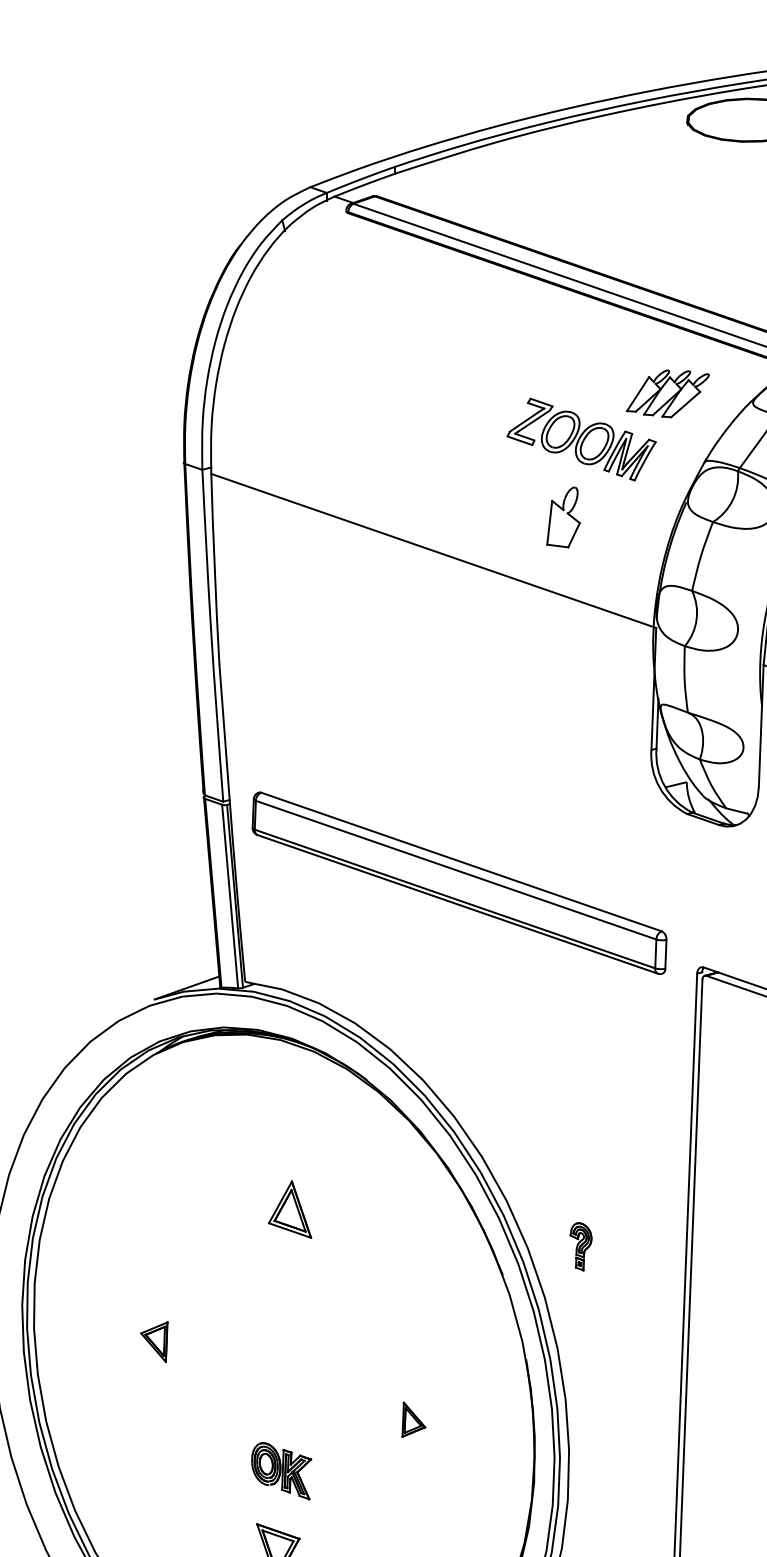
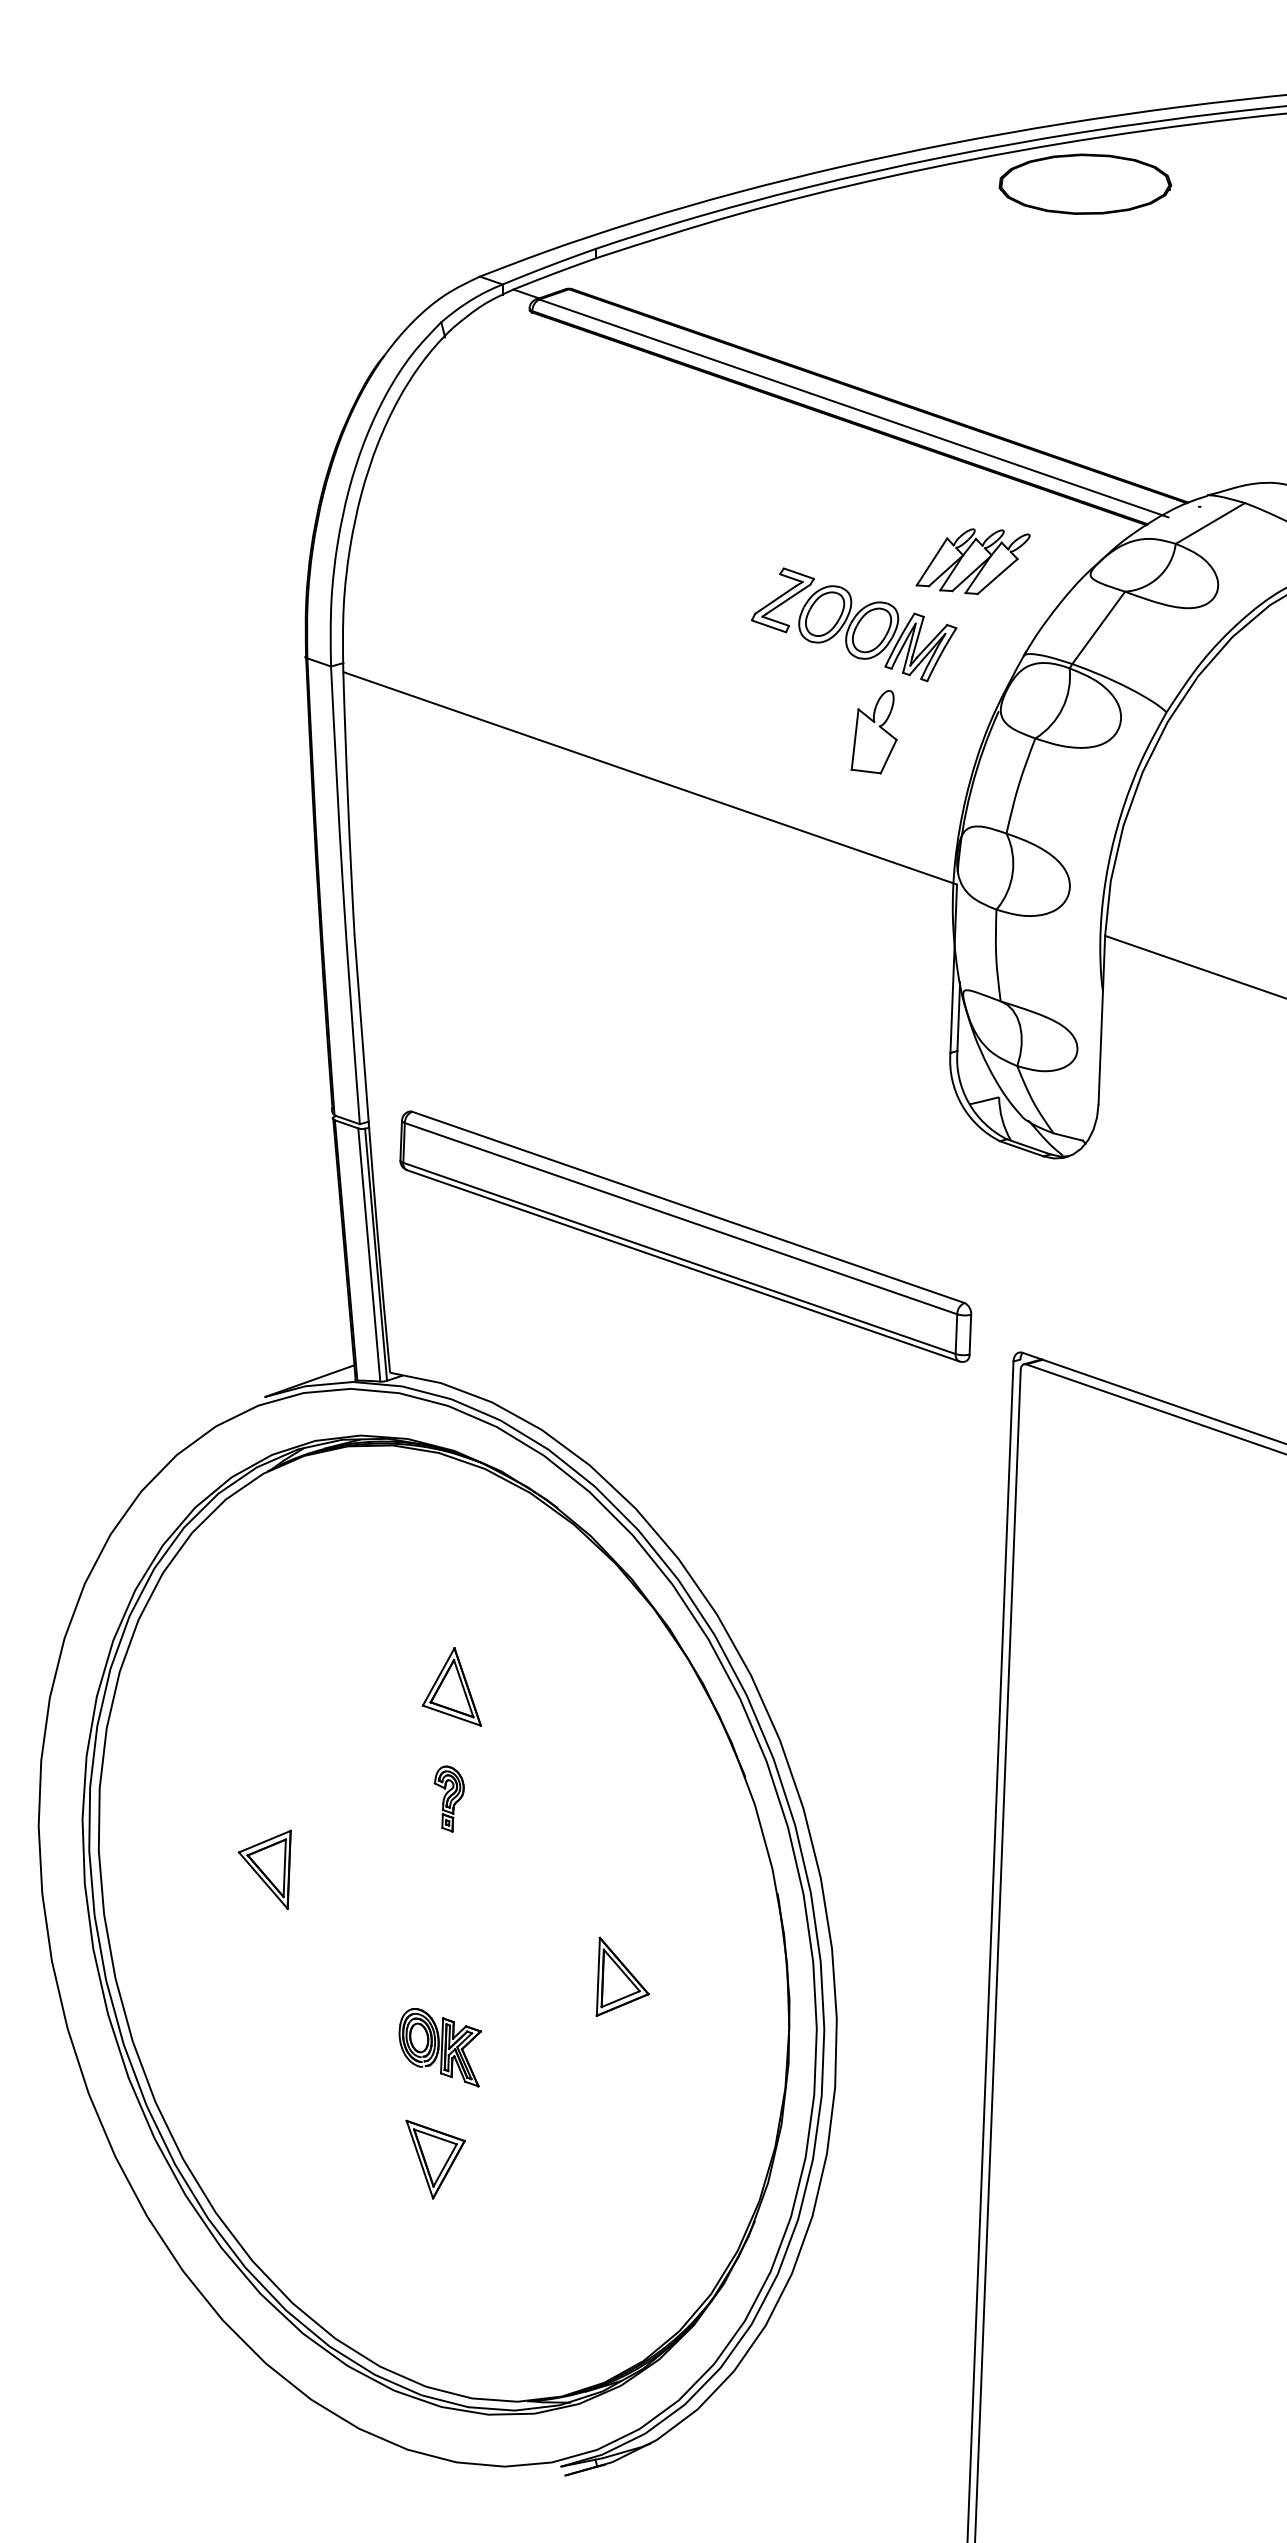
part: (563, 517) -> (873, 732), moved
part: (580, 1246) -> (448, 1798), moved
part: (154, 1342) -> (264, 1869), size x1.43
part: (413, 1419) -> (622, 1976), size x1.67

